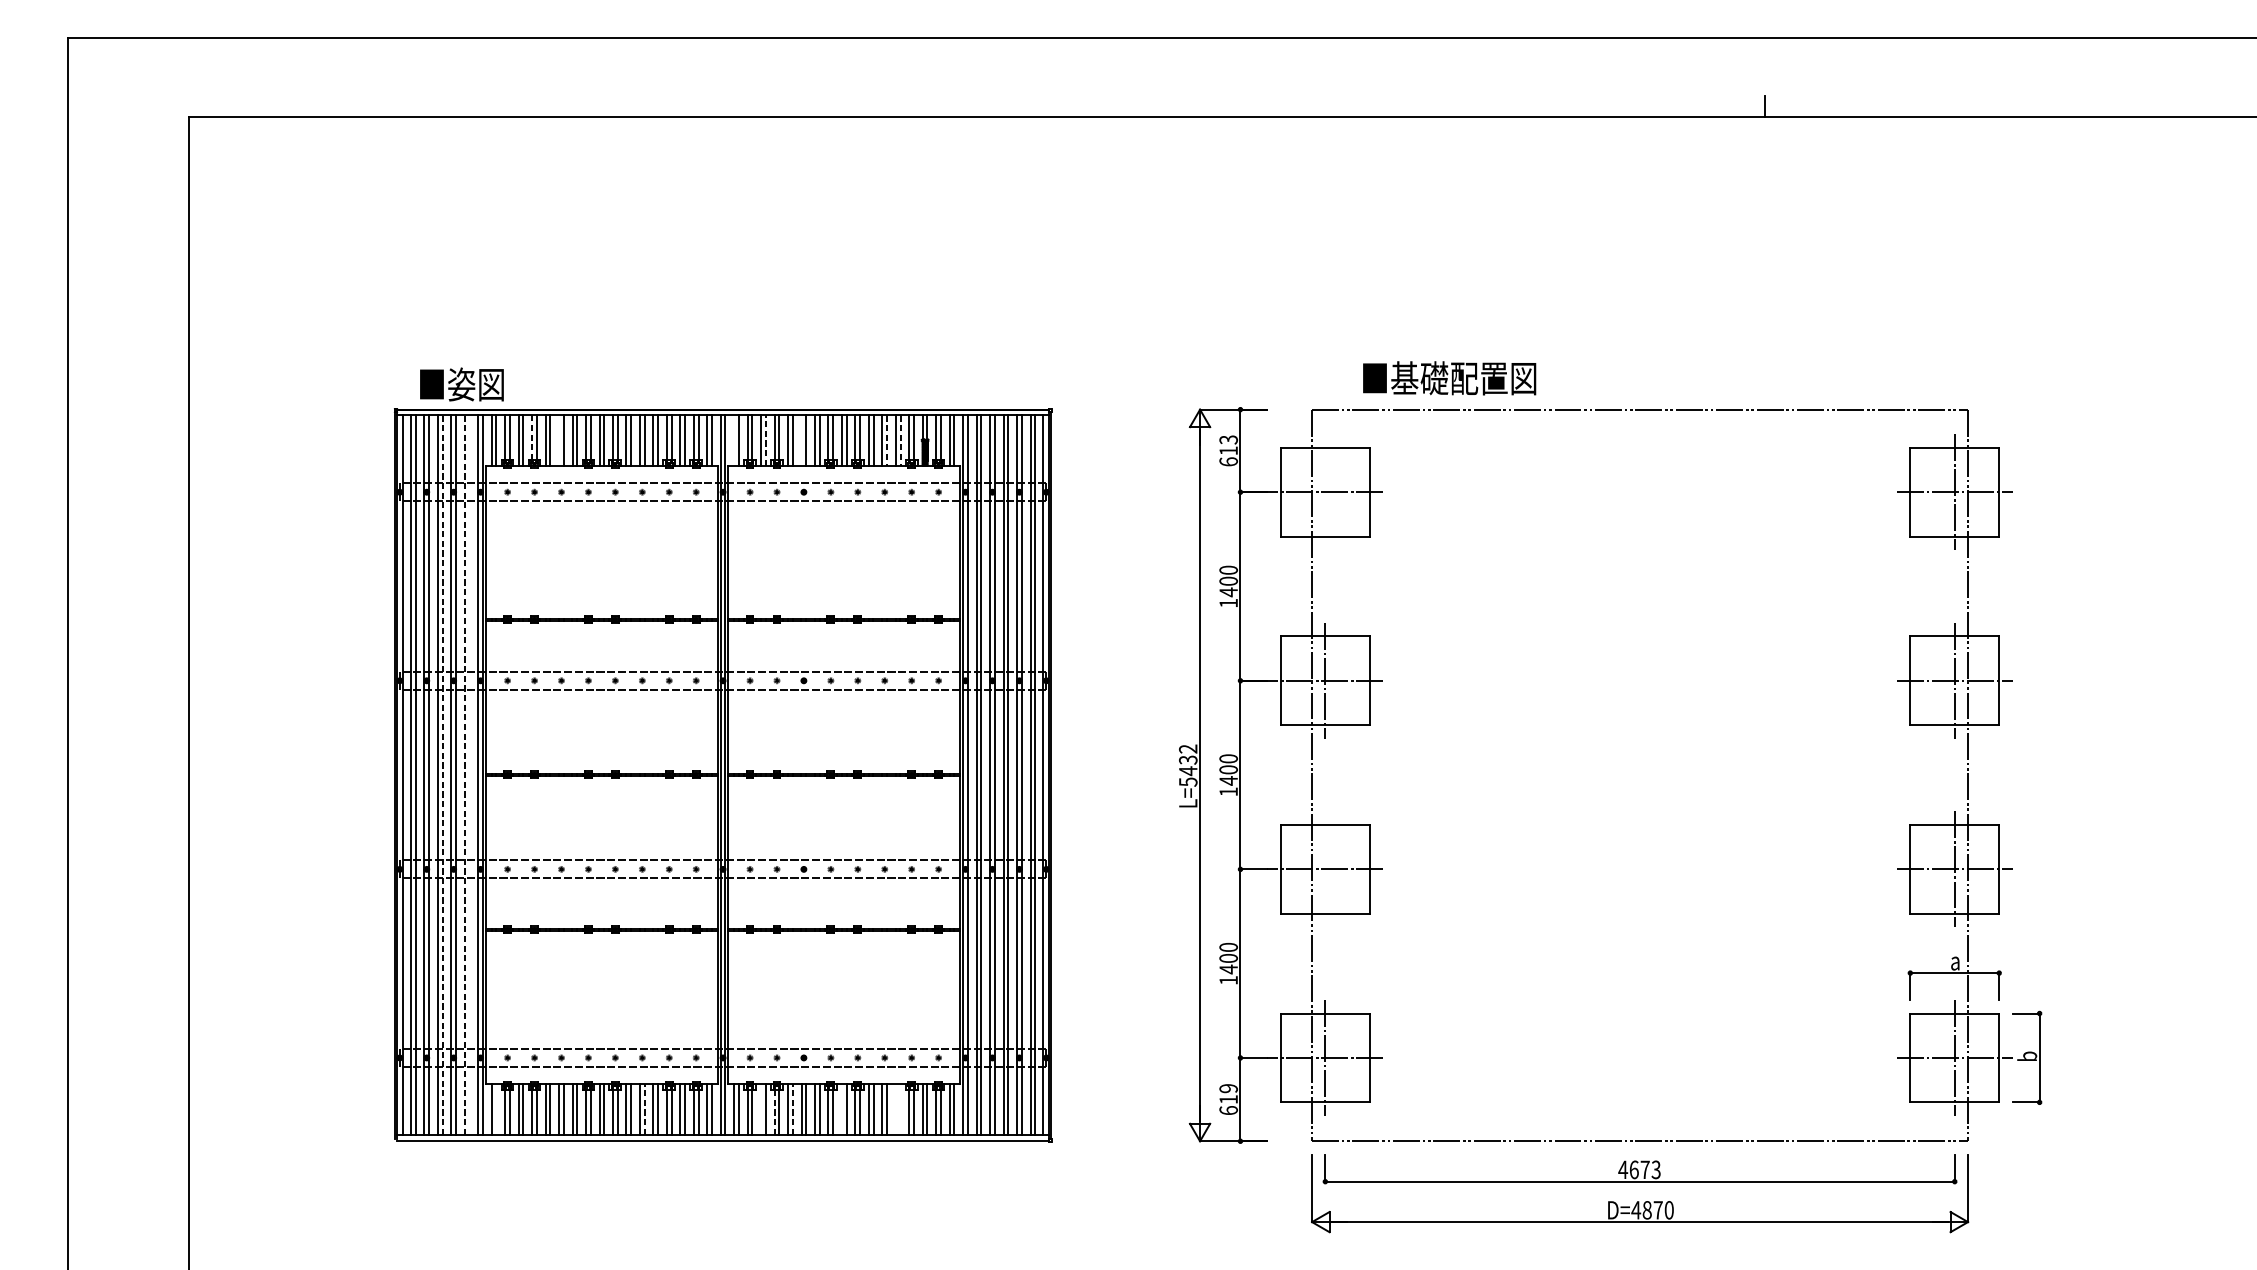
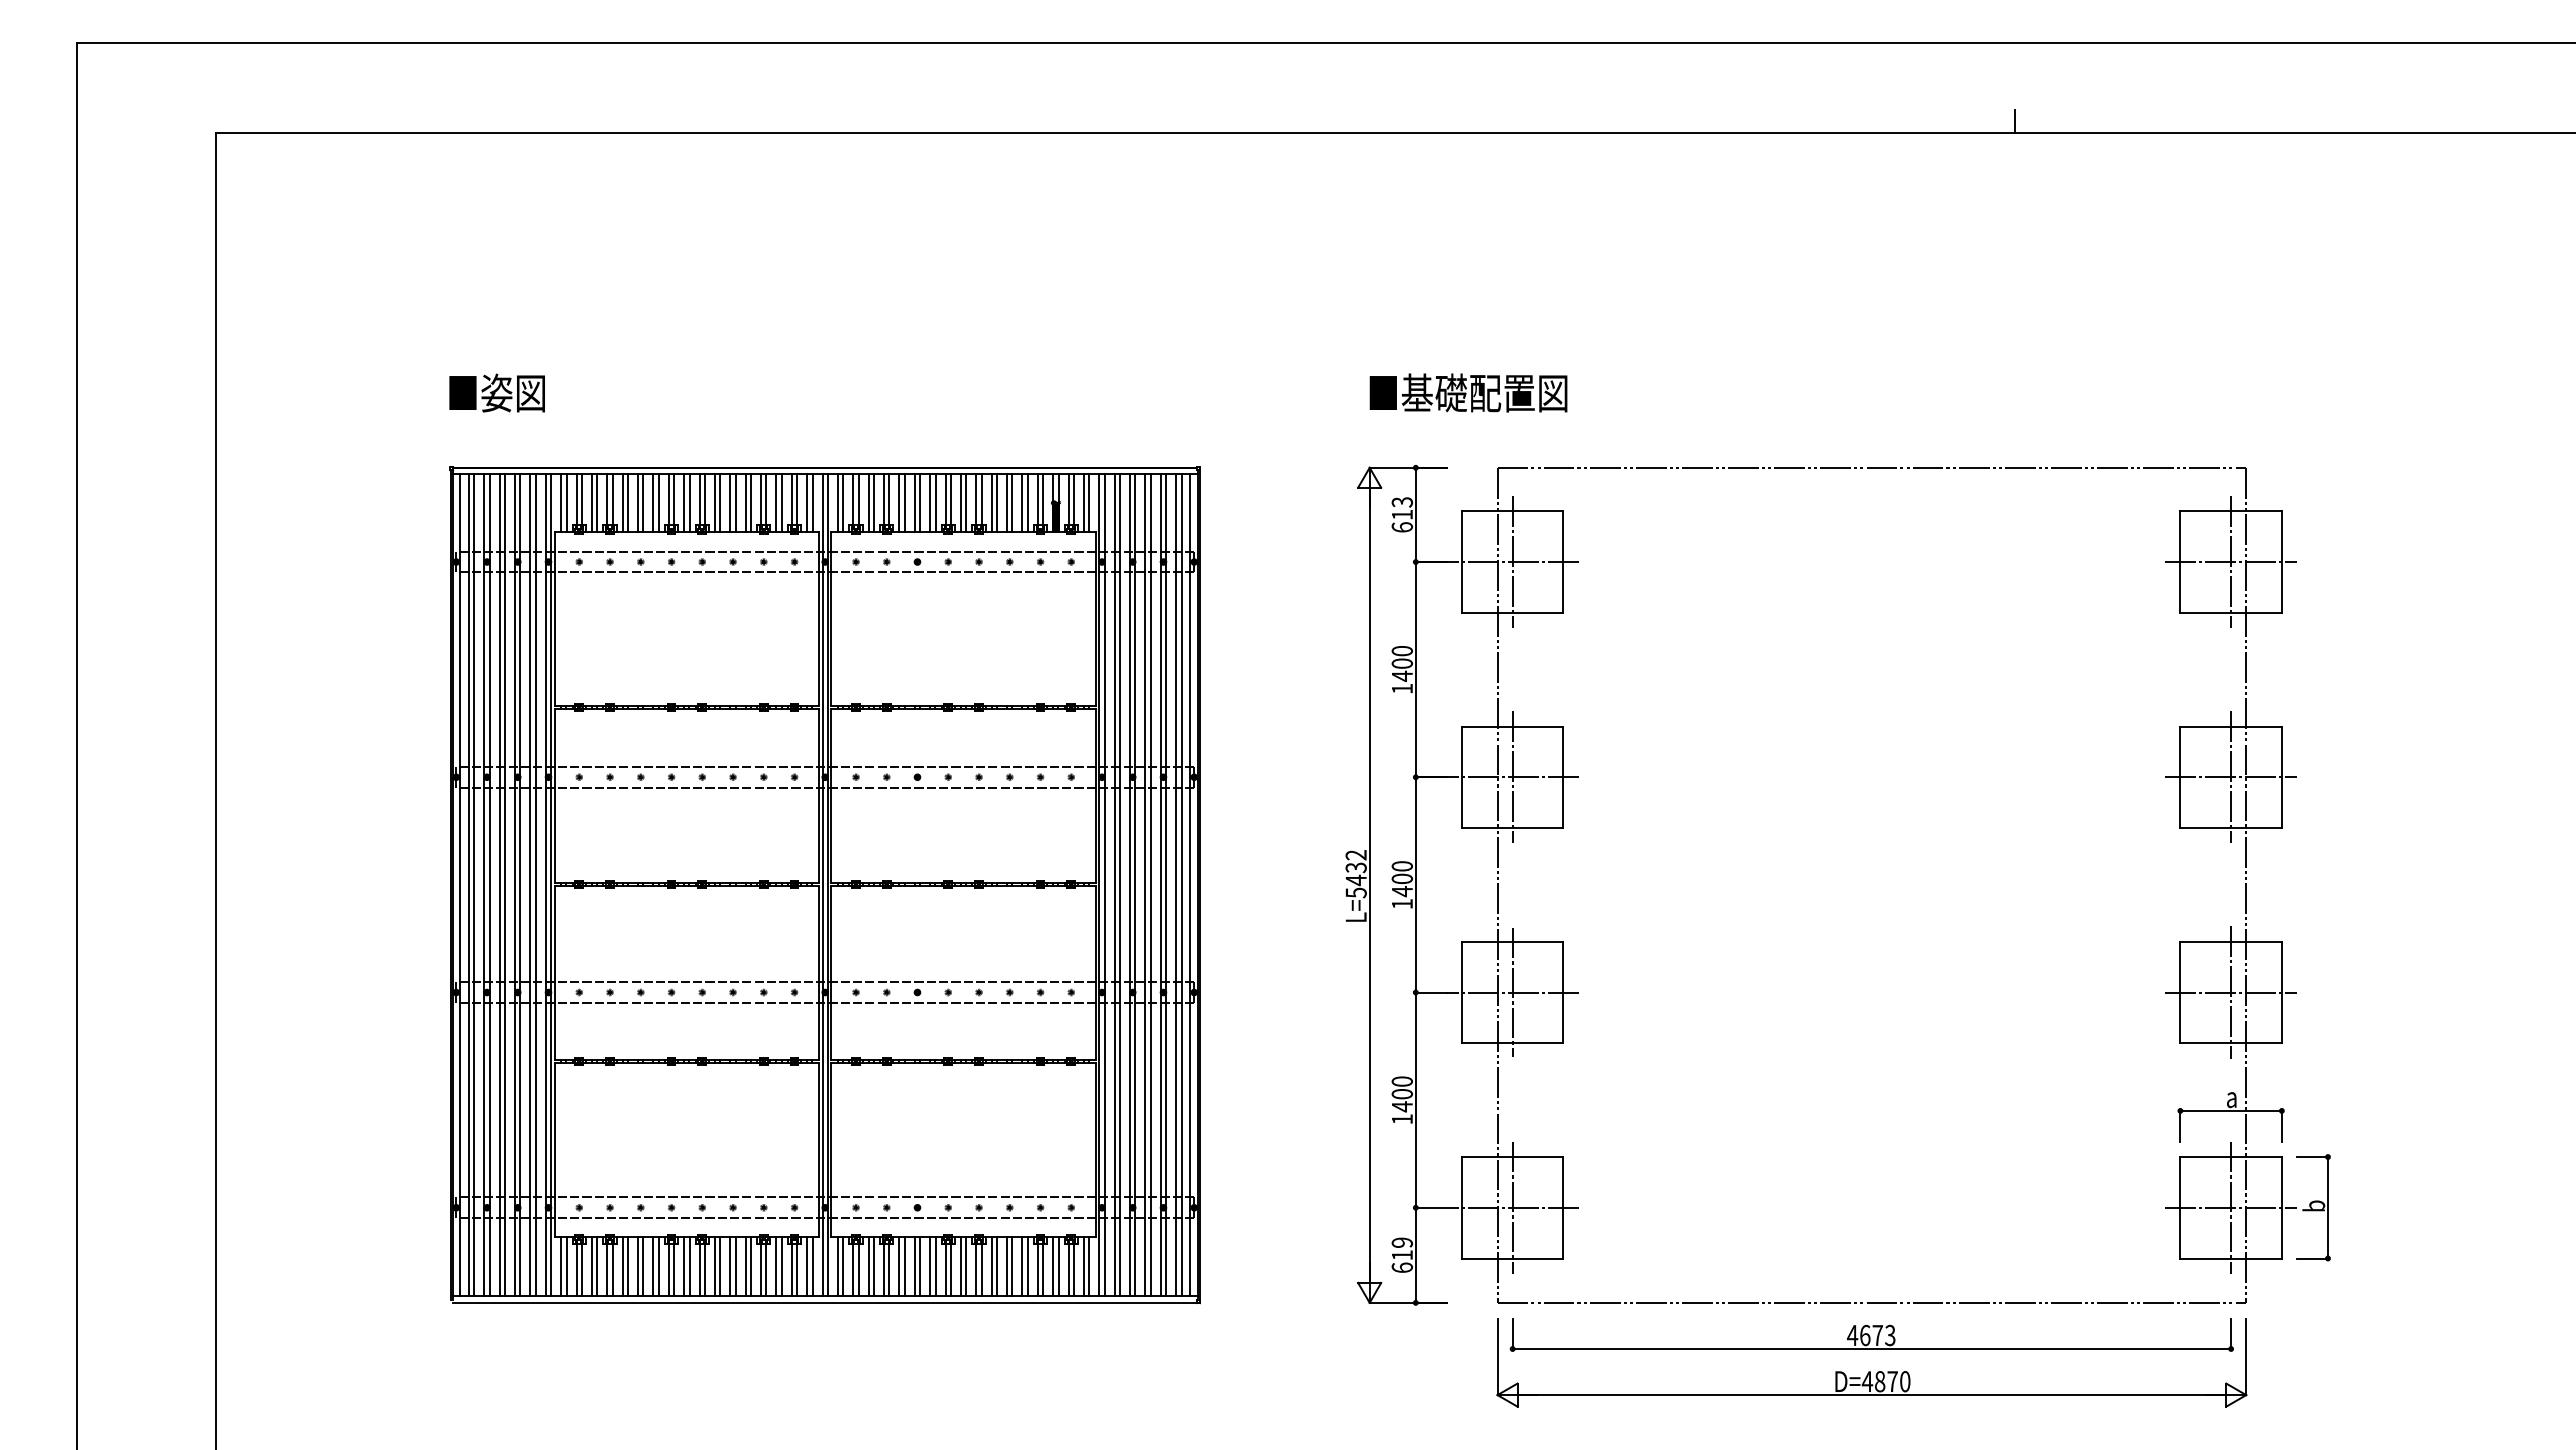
text: (1449, 377) -> (1468, 392), moved
text: (461, 383) -> (496, 392), moved
line: (532, 437) -> (607, 499), dashed -> solid
line: (559, 440) -> (638, 502), added
line: (733, 440) -> (837, 502), added
line: (766, 440) -> (874, 503), dashed -> solid
line: (801, 440) -> (914, 502), added
line: (887, 440) -> (1012, 503), dashed -> solid
line: (900, 440) -> (1027, 503), dashed -> solid
line: (1325, 491) -> (1512, 561), added
line: (442, 774) -> (505, 884), dashed -> solid
line: (464, 774) -> (530, 884), dashed -> solid
line: (469, 774) -> (535, 884), added
line: (1325, 869) -> (1512, 992), added
line: (644, 1108) -> (735, 1265), dashed -> solid
line: (792, 1108) -> (904, 1265), dashed -> solid
line: (496, 1109) -> (566, 1266), added
line: (760, 1109) -> (868, 1266), added
line: (841, 1109) -> (960, 1266), added
line: (895, 1109) -> (1022, 1266), added
line: (900, 1109) -> (1027, 1266), added
line: (774, 1112) -> (884, 1269), dashed -> solid

